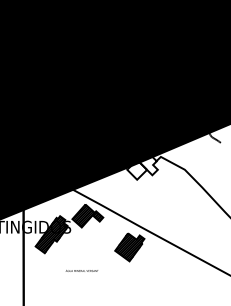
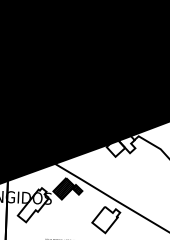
hatch: (51, 234) -> (33, 204), removed
hatch: (129, 246) -> (105, 219), removed

